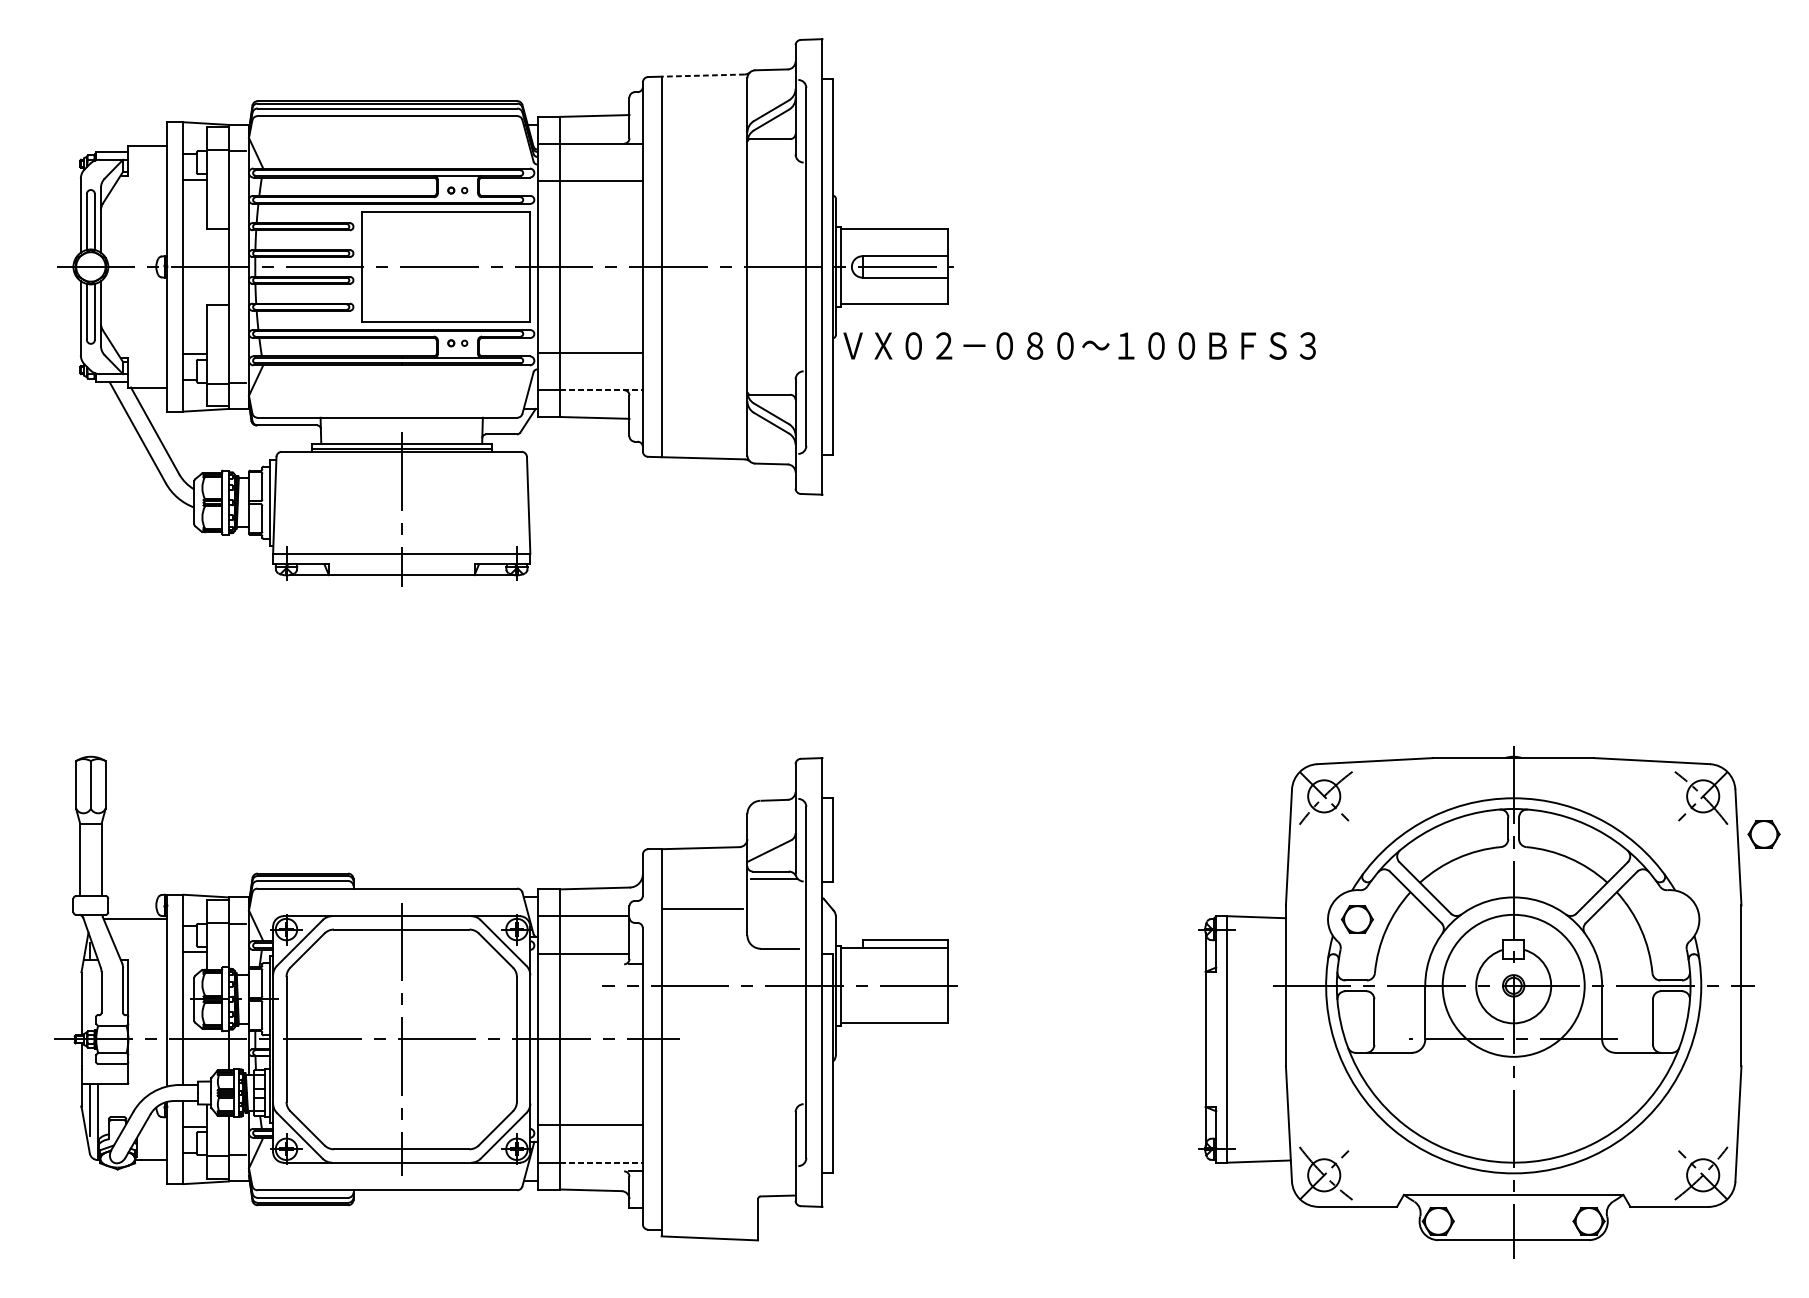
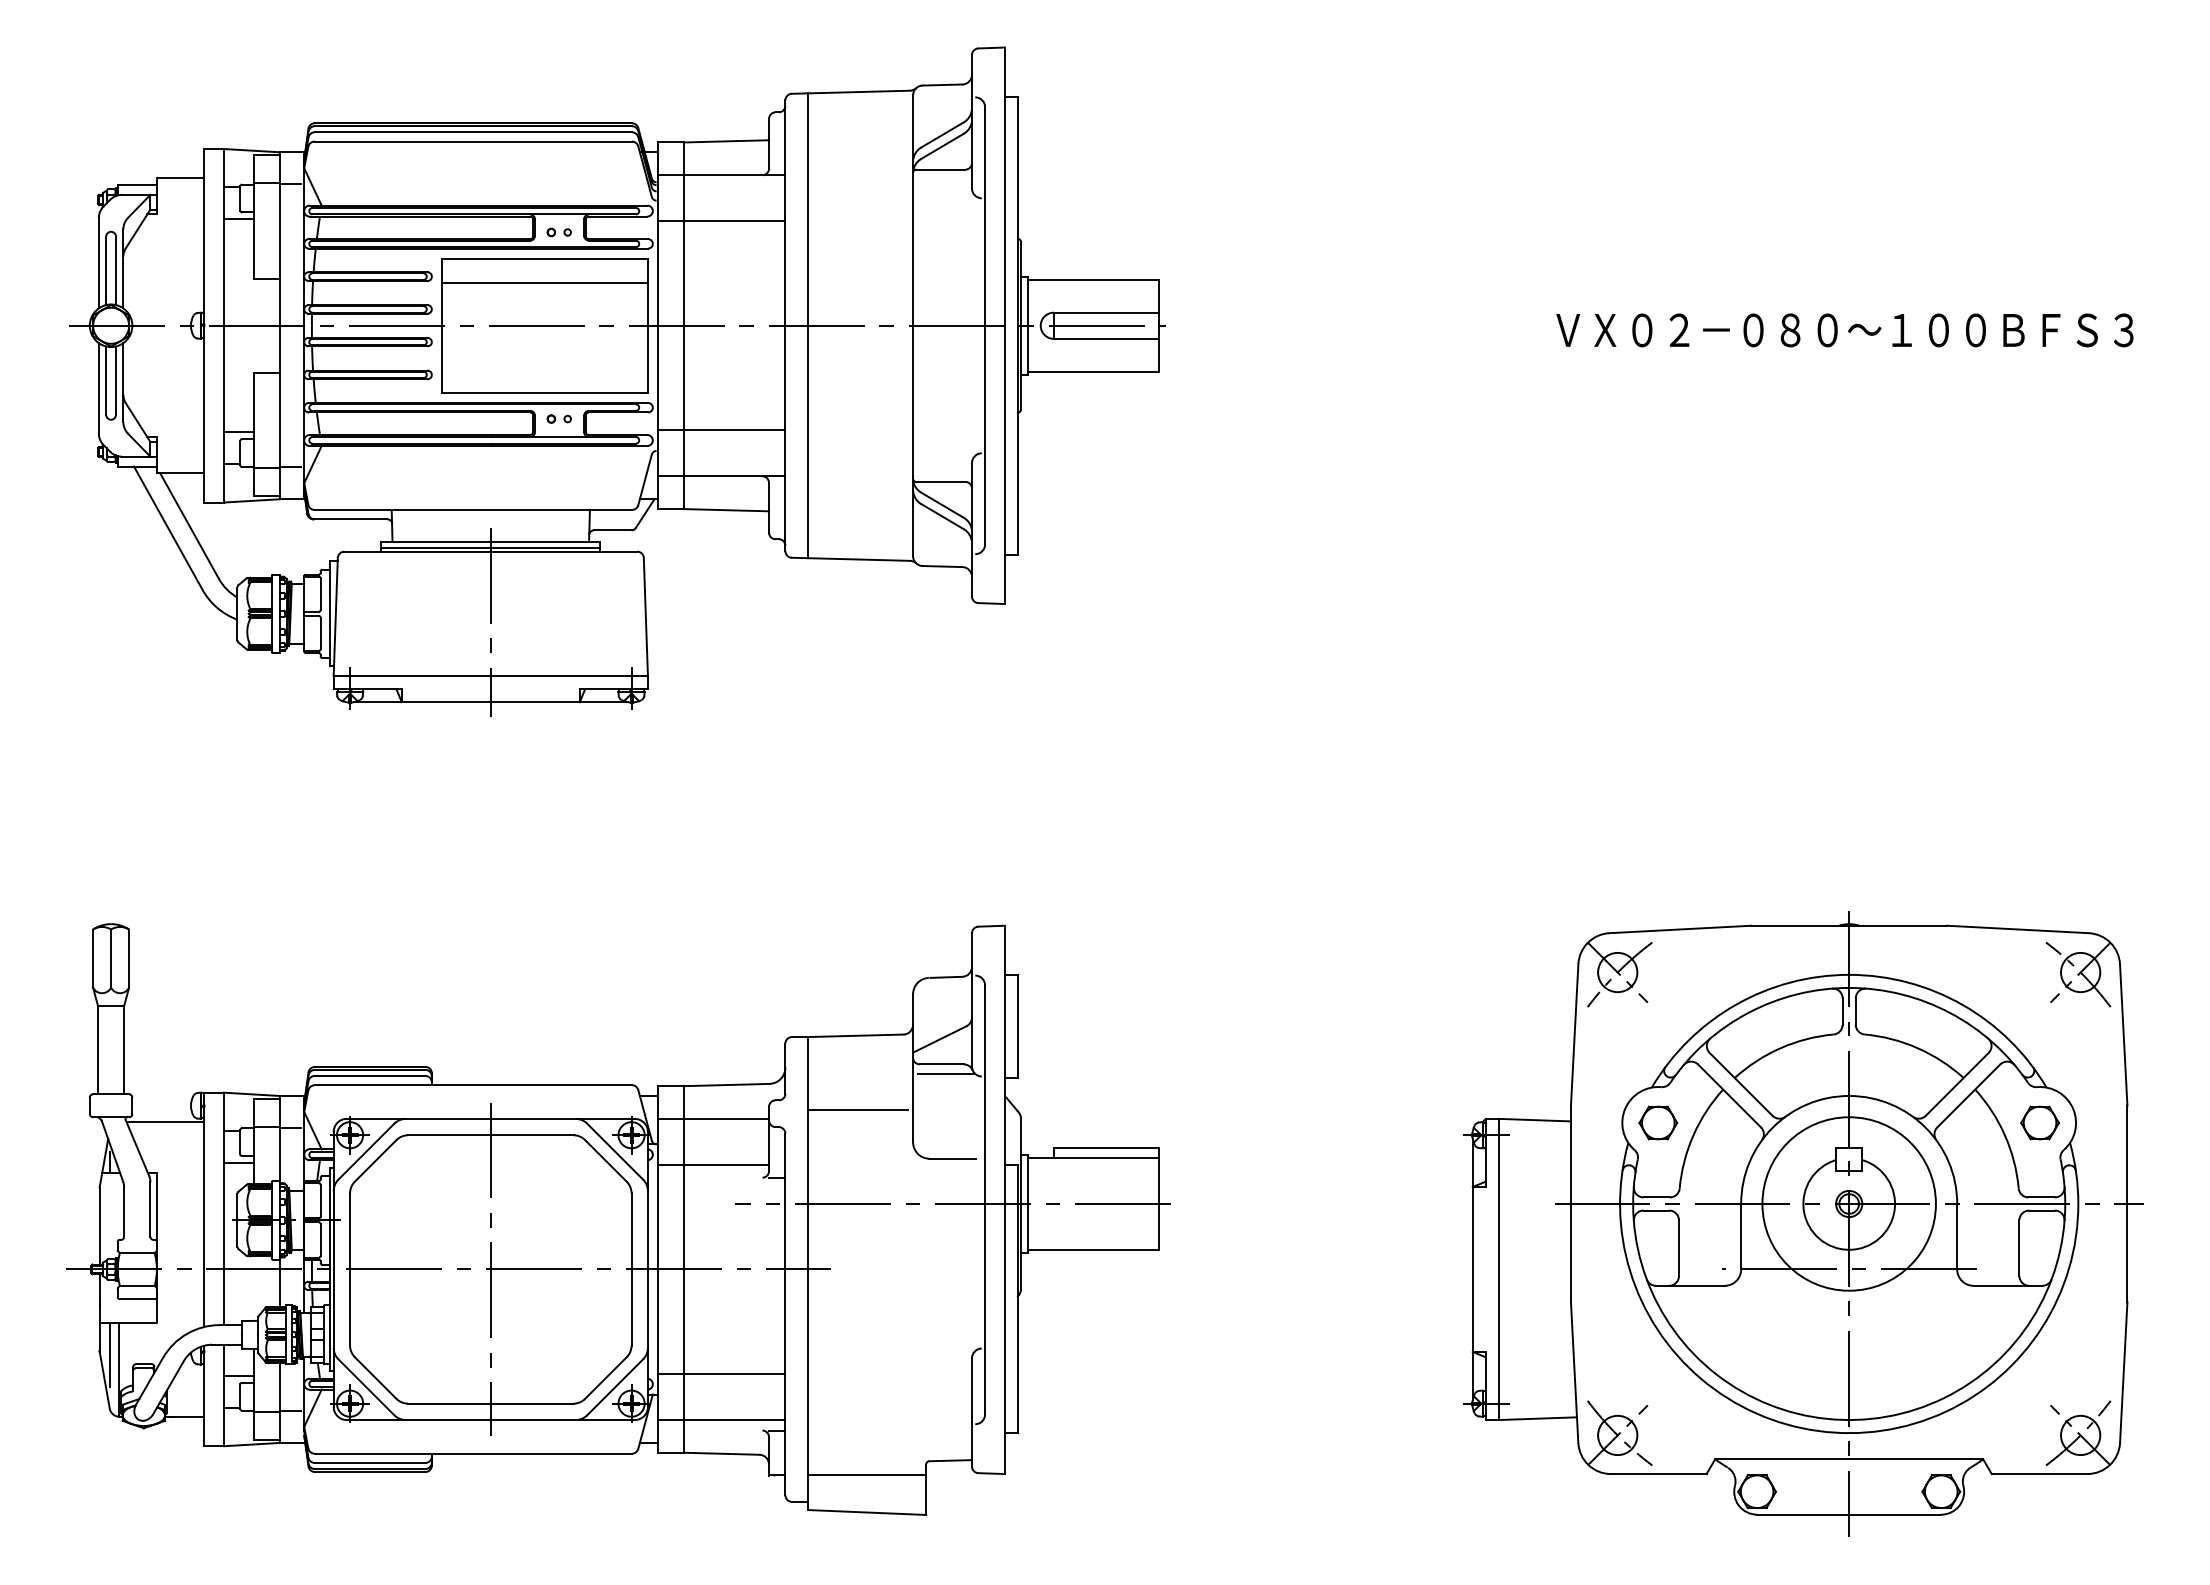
line: (703, 75) -> (859, 92), dashed -> solid
line: (445, 232) -> (544, 283), added
text: (1079, 346) -> (1844, 330), moved
line: (601, 390) -> (734, 476), dashed -> solid
part: (1763, 834) -> (2039, 1122), moved
line: (601, 1163) -> (734, 1420), dashed -> solid
line: (710, 1208) -> (867, 1475), added

